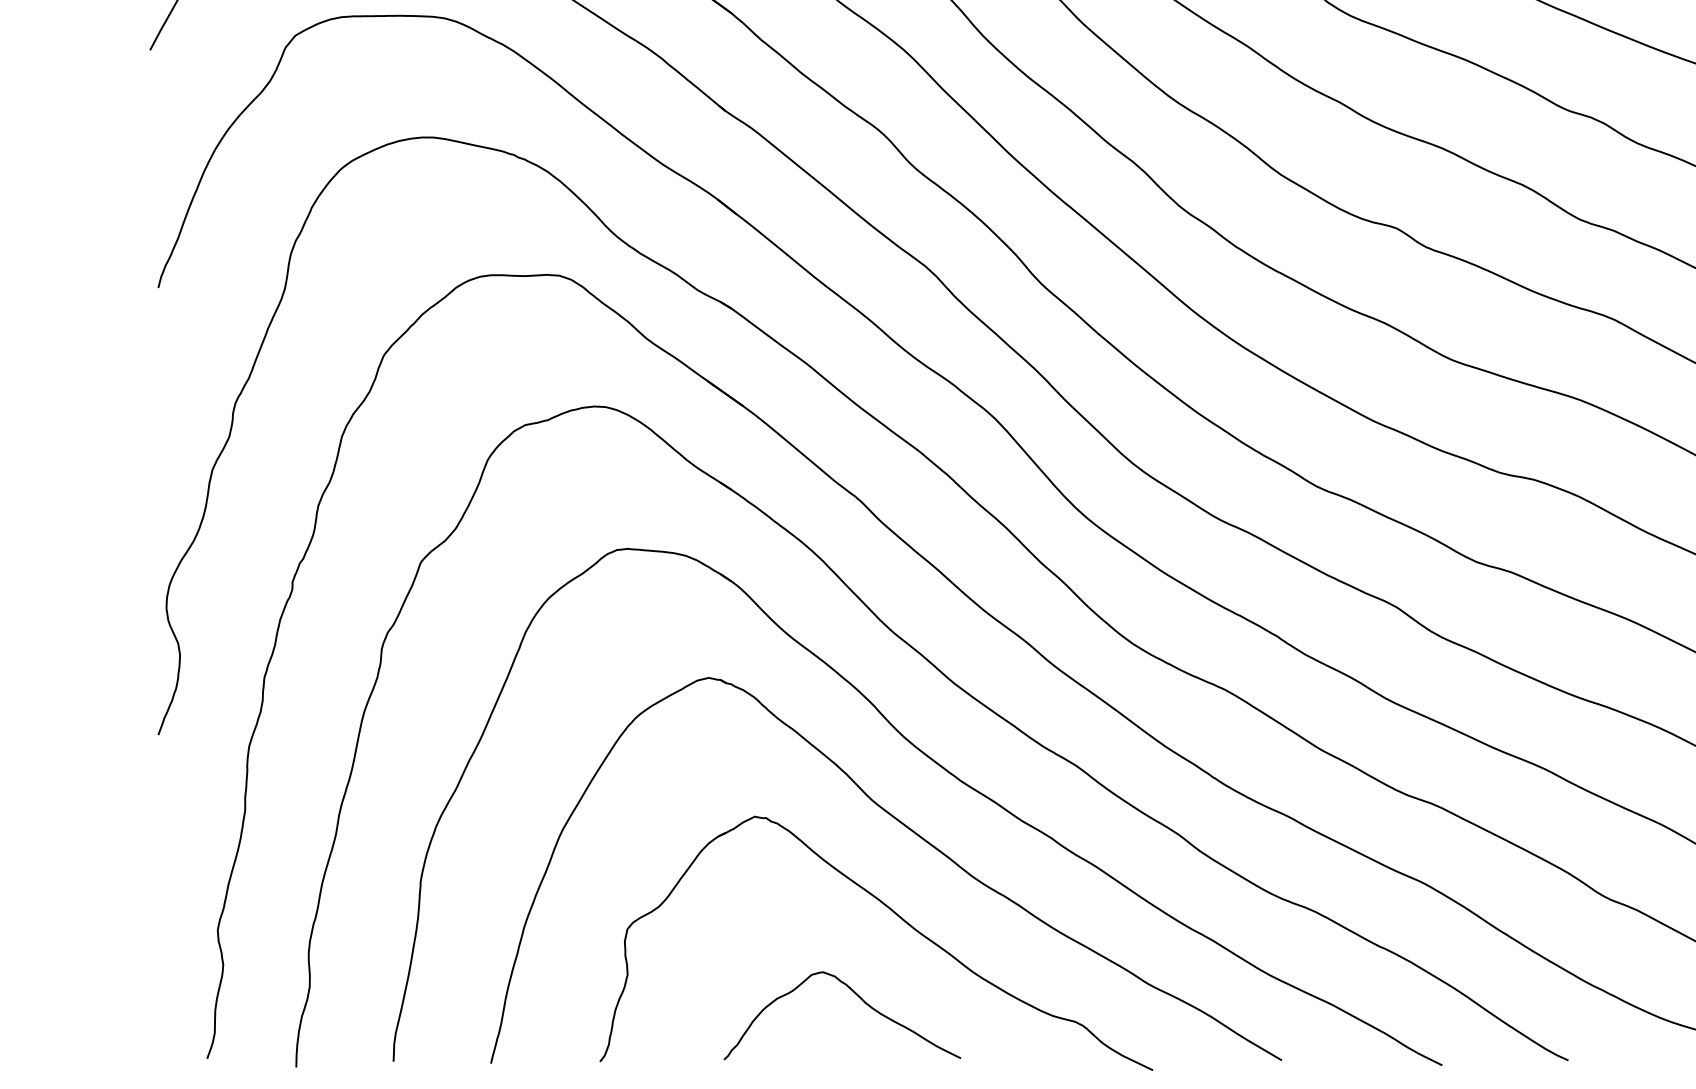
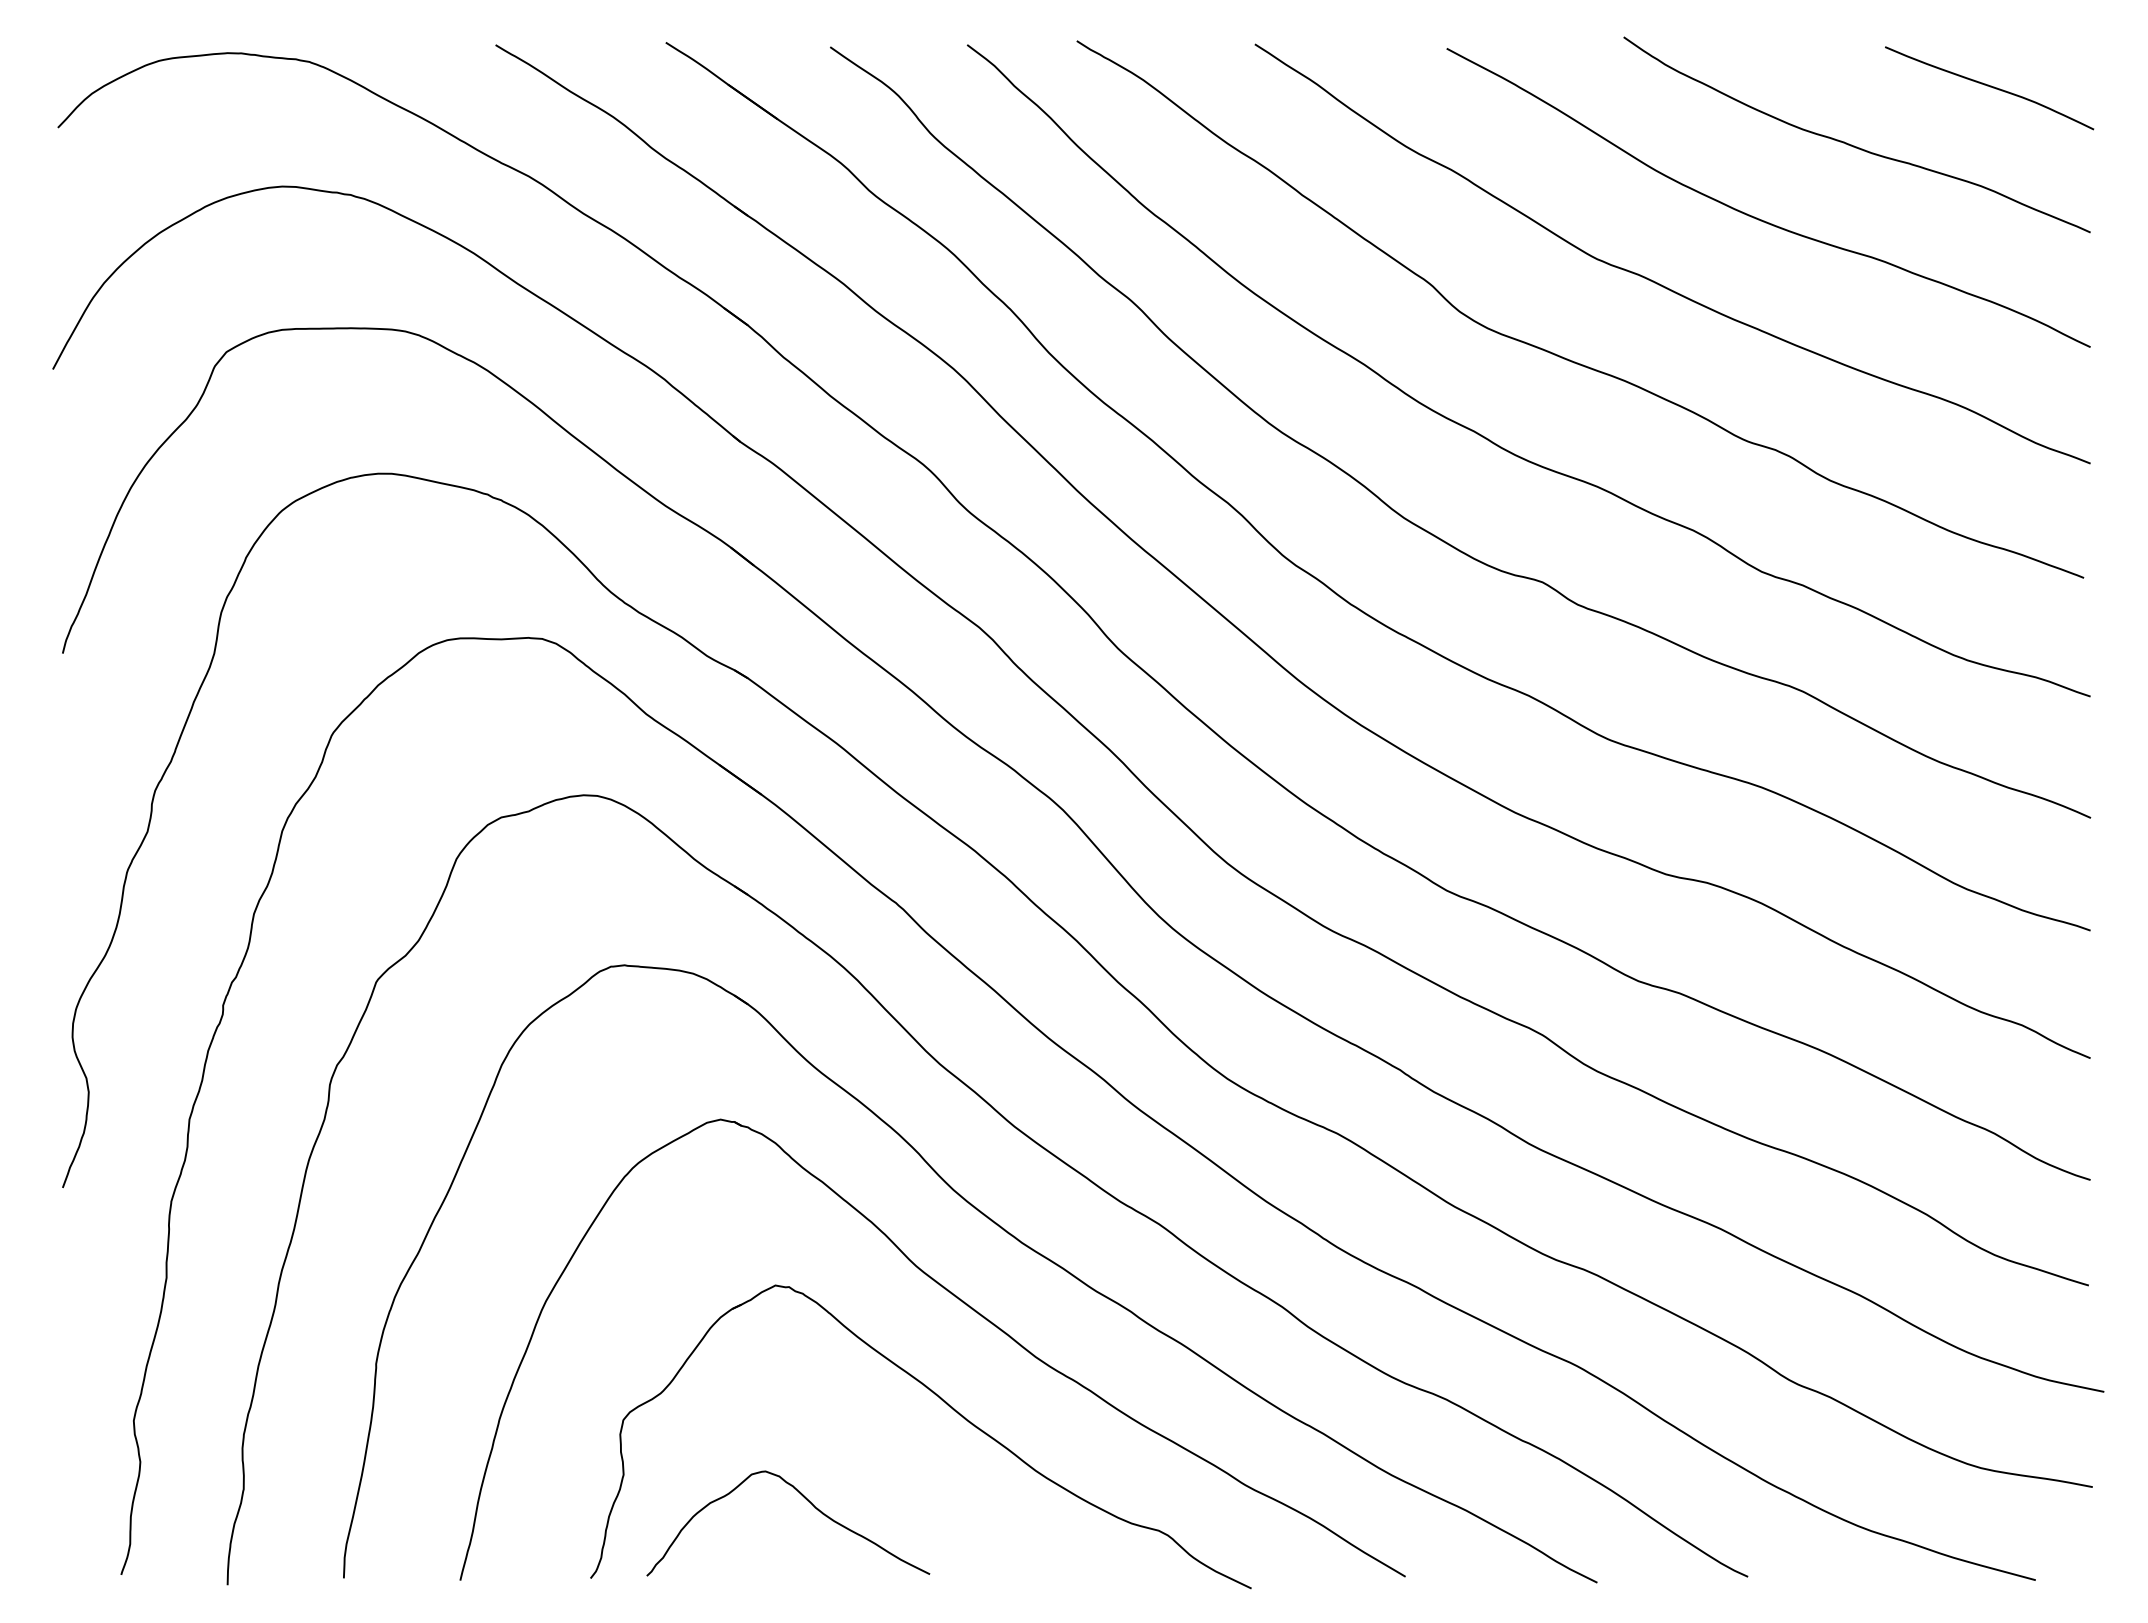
curve: (857, 996) -> (806, 1500), moved

